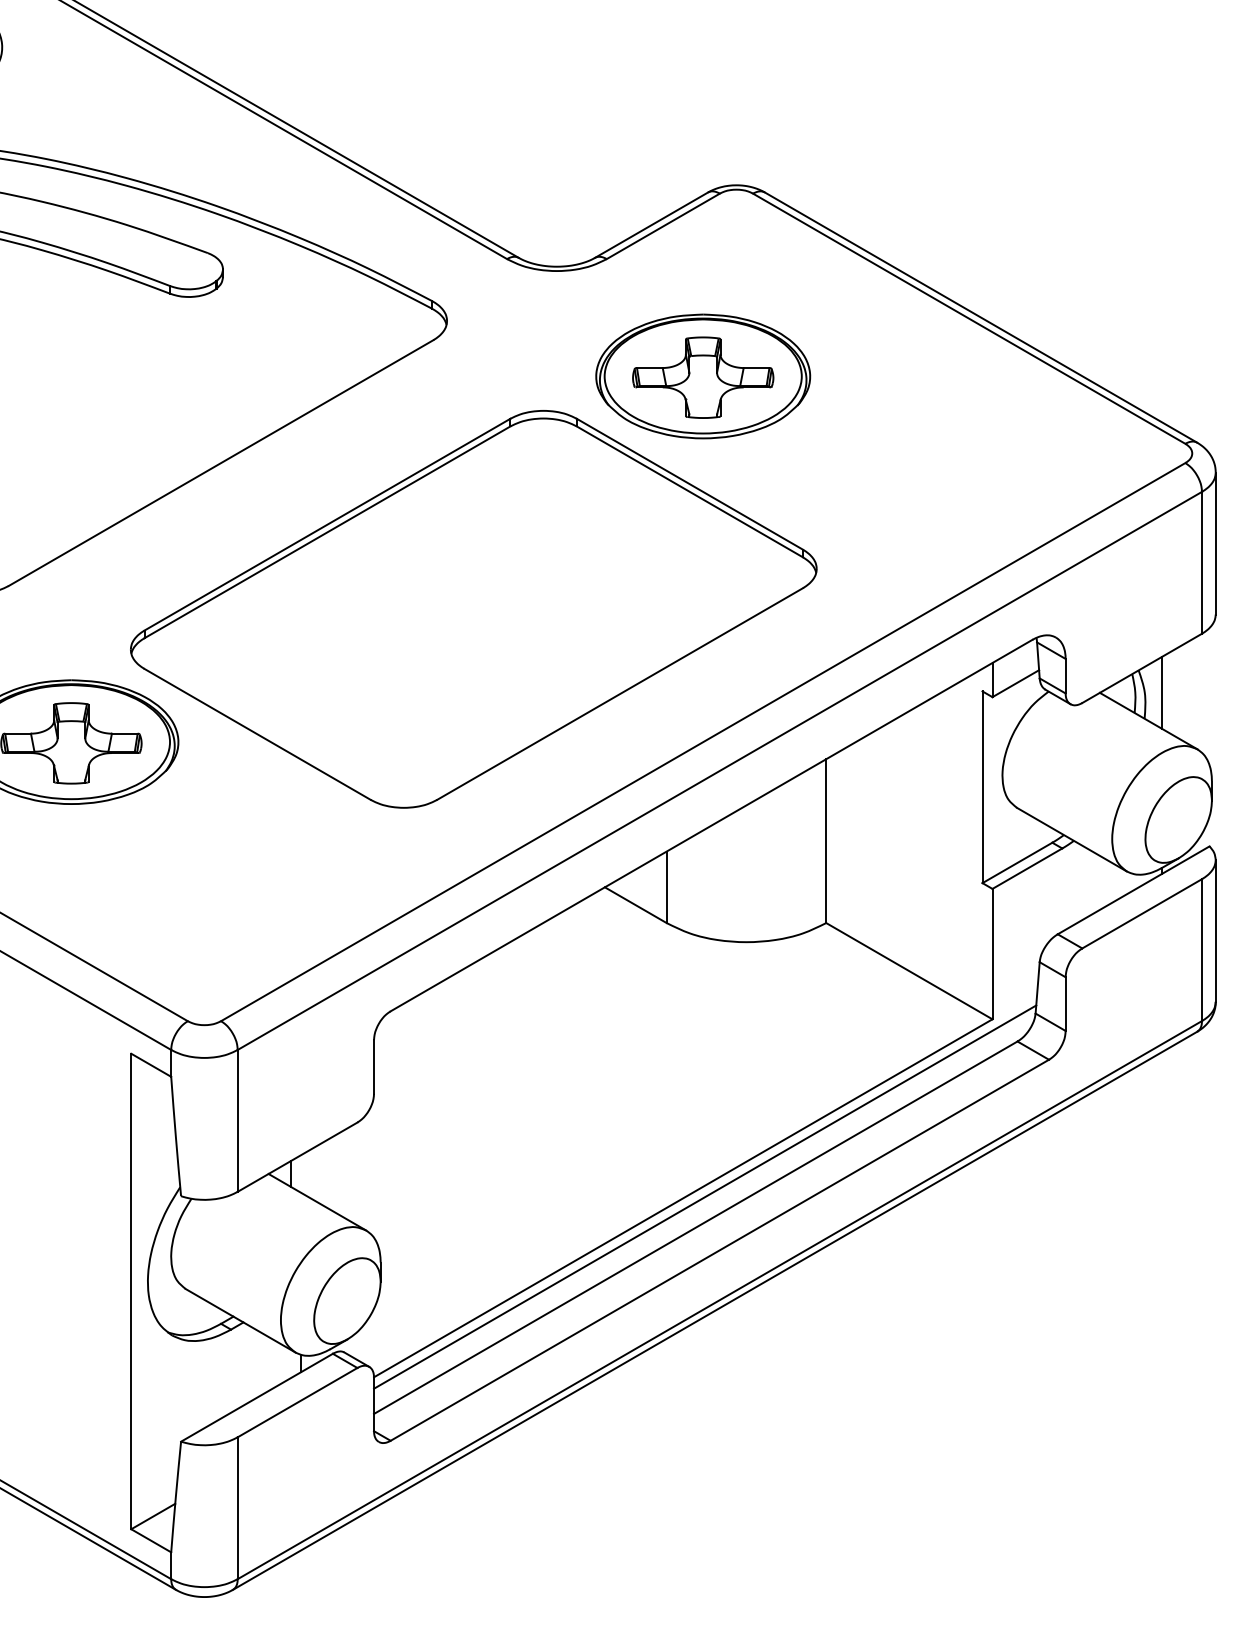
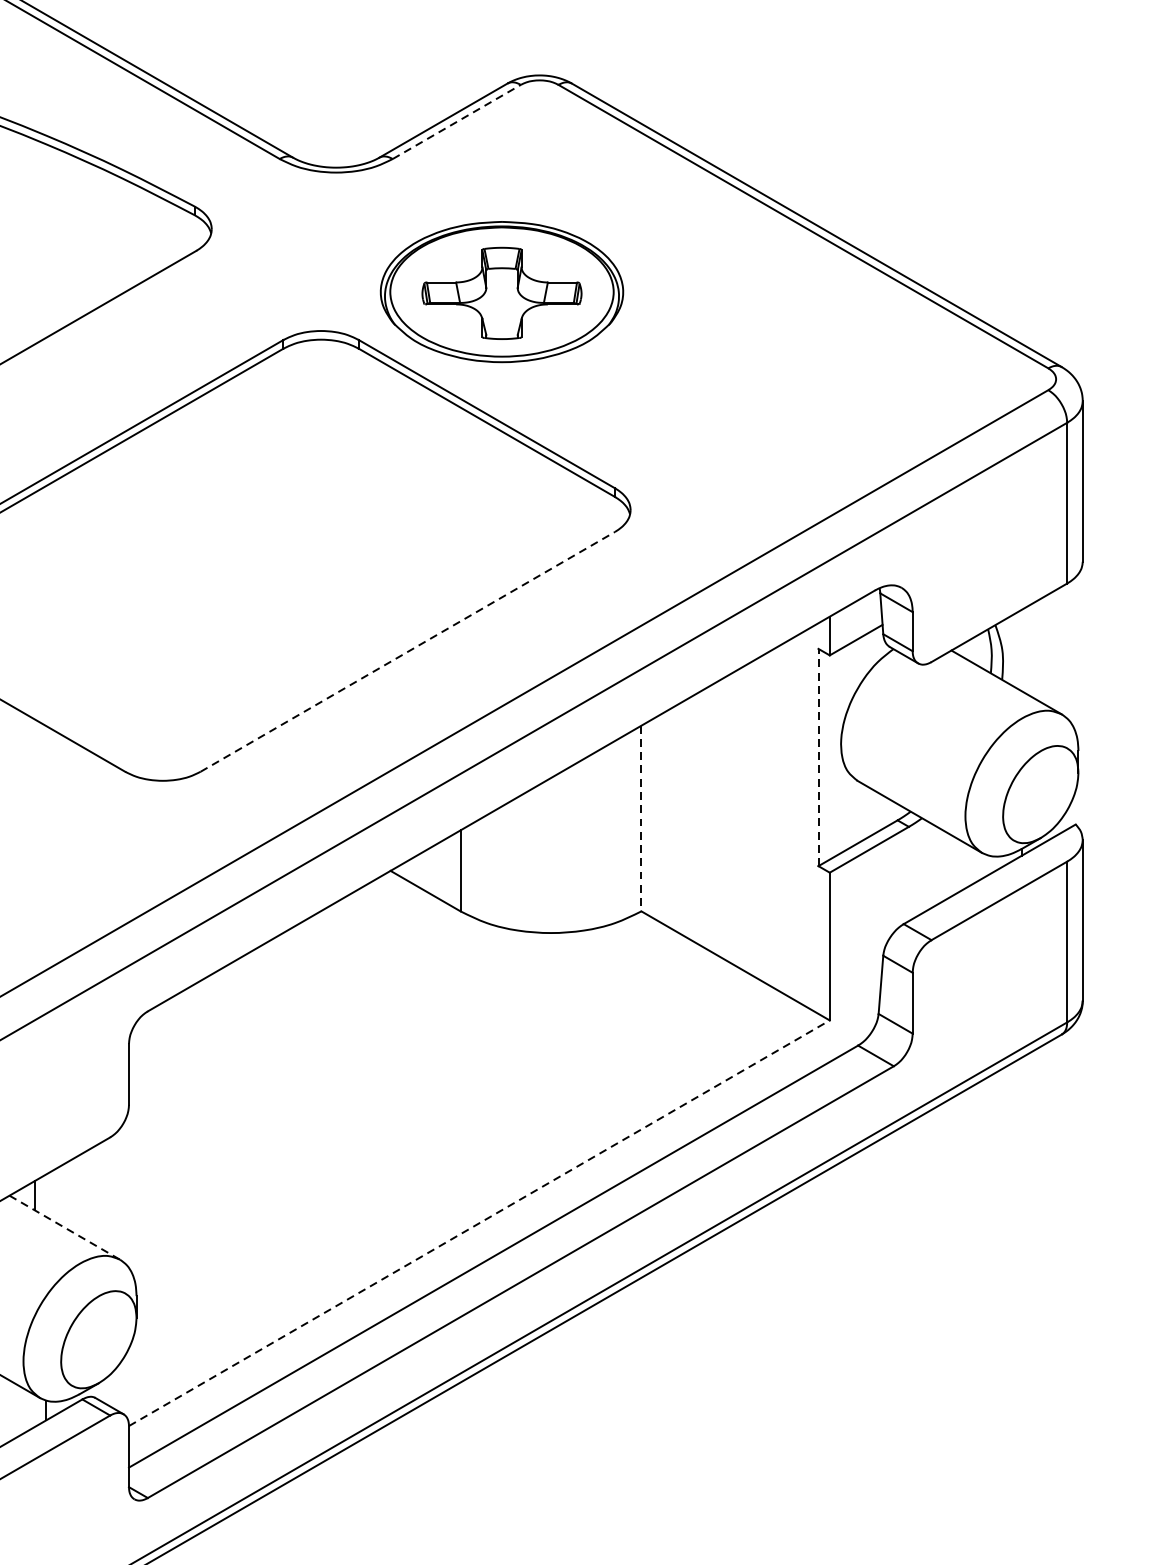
line: (663, 226) -> (457, 122), solid -> dashed
line: (1162, 692) -> (1022, 650), removed
line: (620, 693) -> (408, 651), solid -> dashed
line: (982, 787) -> (818, 757), solid -> dashed
line: (826, 841) -> (641, 818), solid -> dashed
line: (705, 1196) -> (504, 1221), removed
line: (683, 1198) -> (479, 1223), solid -> dashed
line: (317, 1202) -> (64, 1228), solid -> dashed

